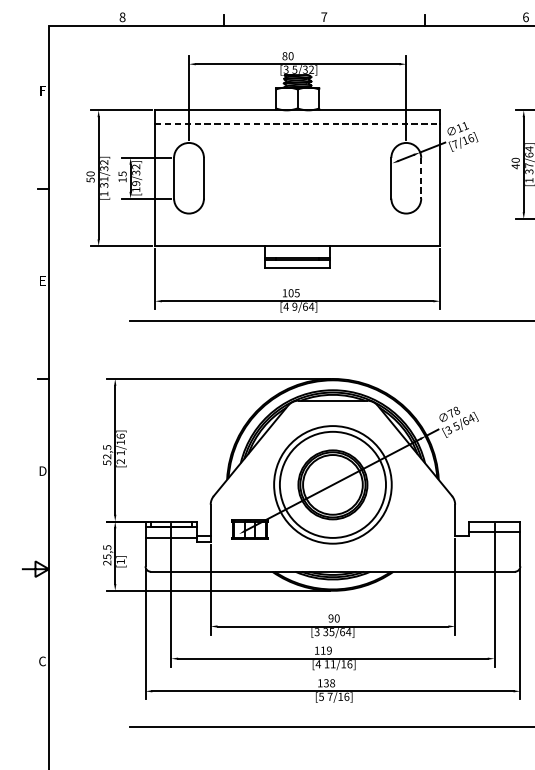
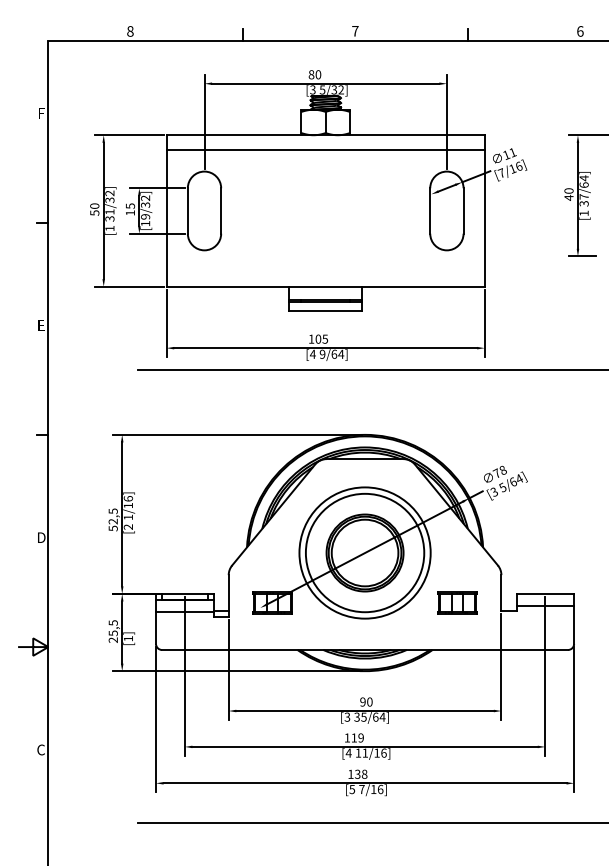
line: (298, 124) -> (326, 150), dashed -> solid
line: (421, 177) -> (463, 210), dashed -> solid
part: (415, 529) -> (457, 602), added

